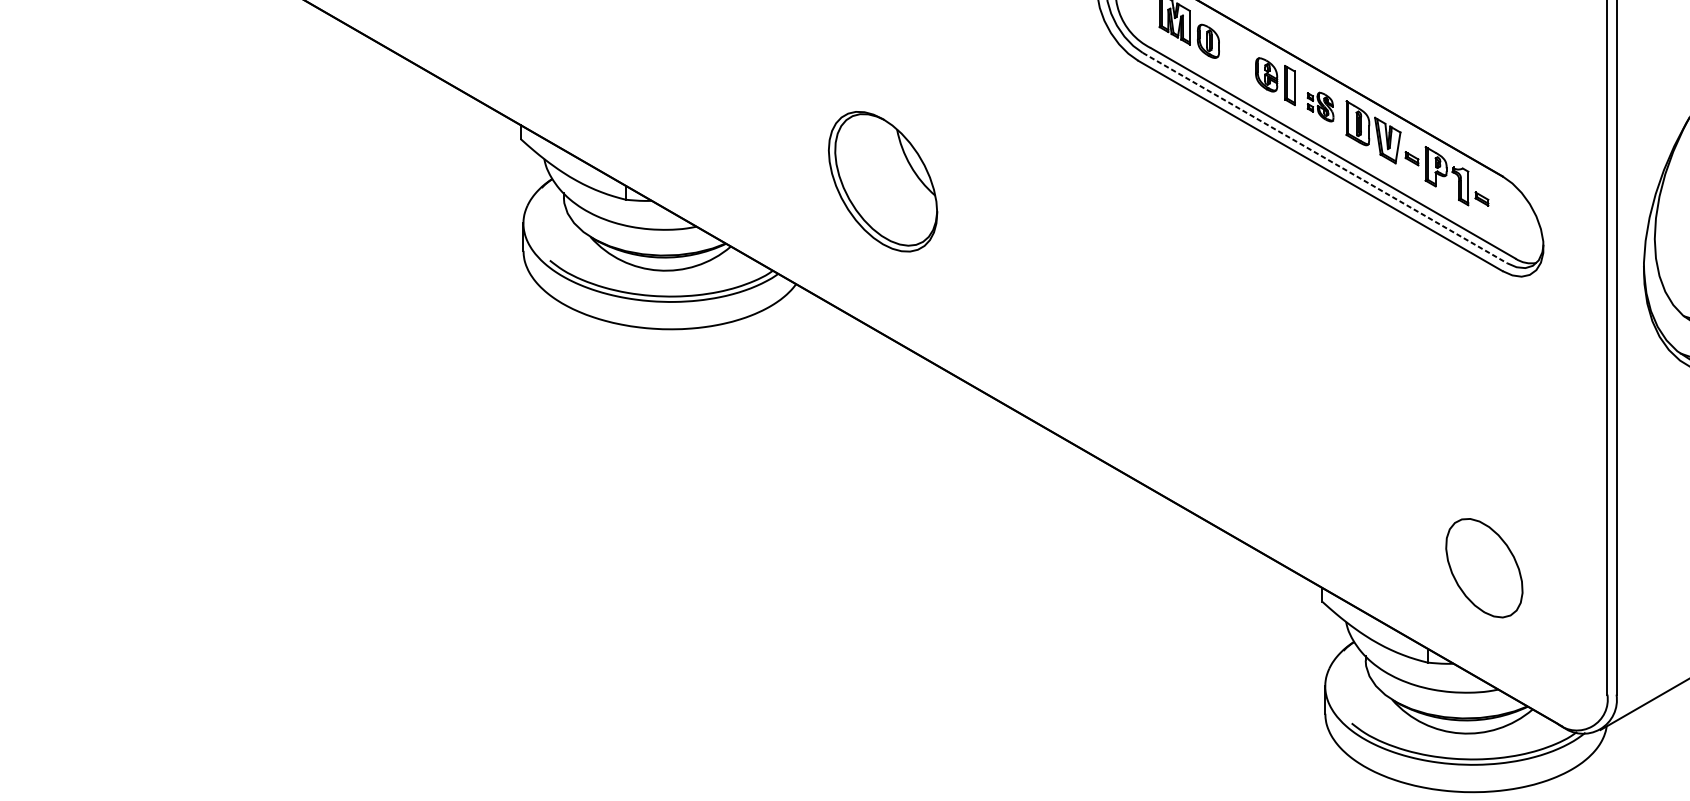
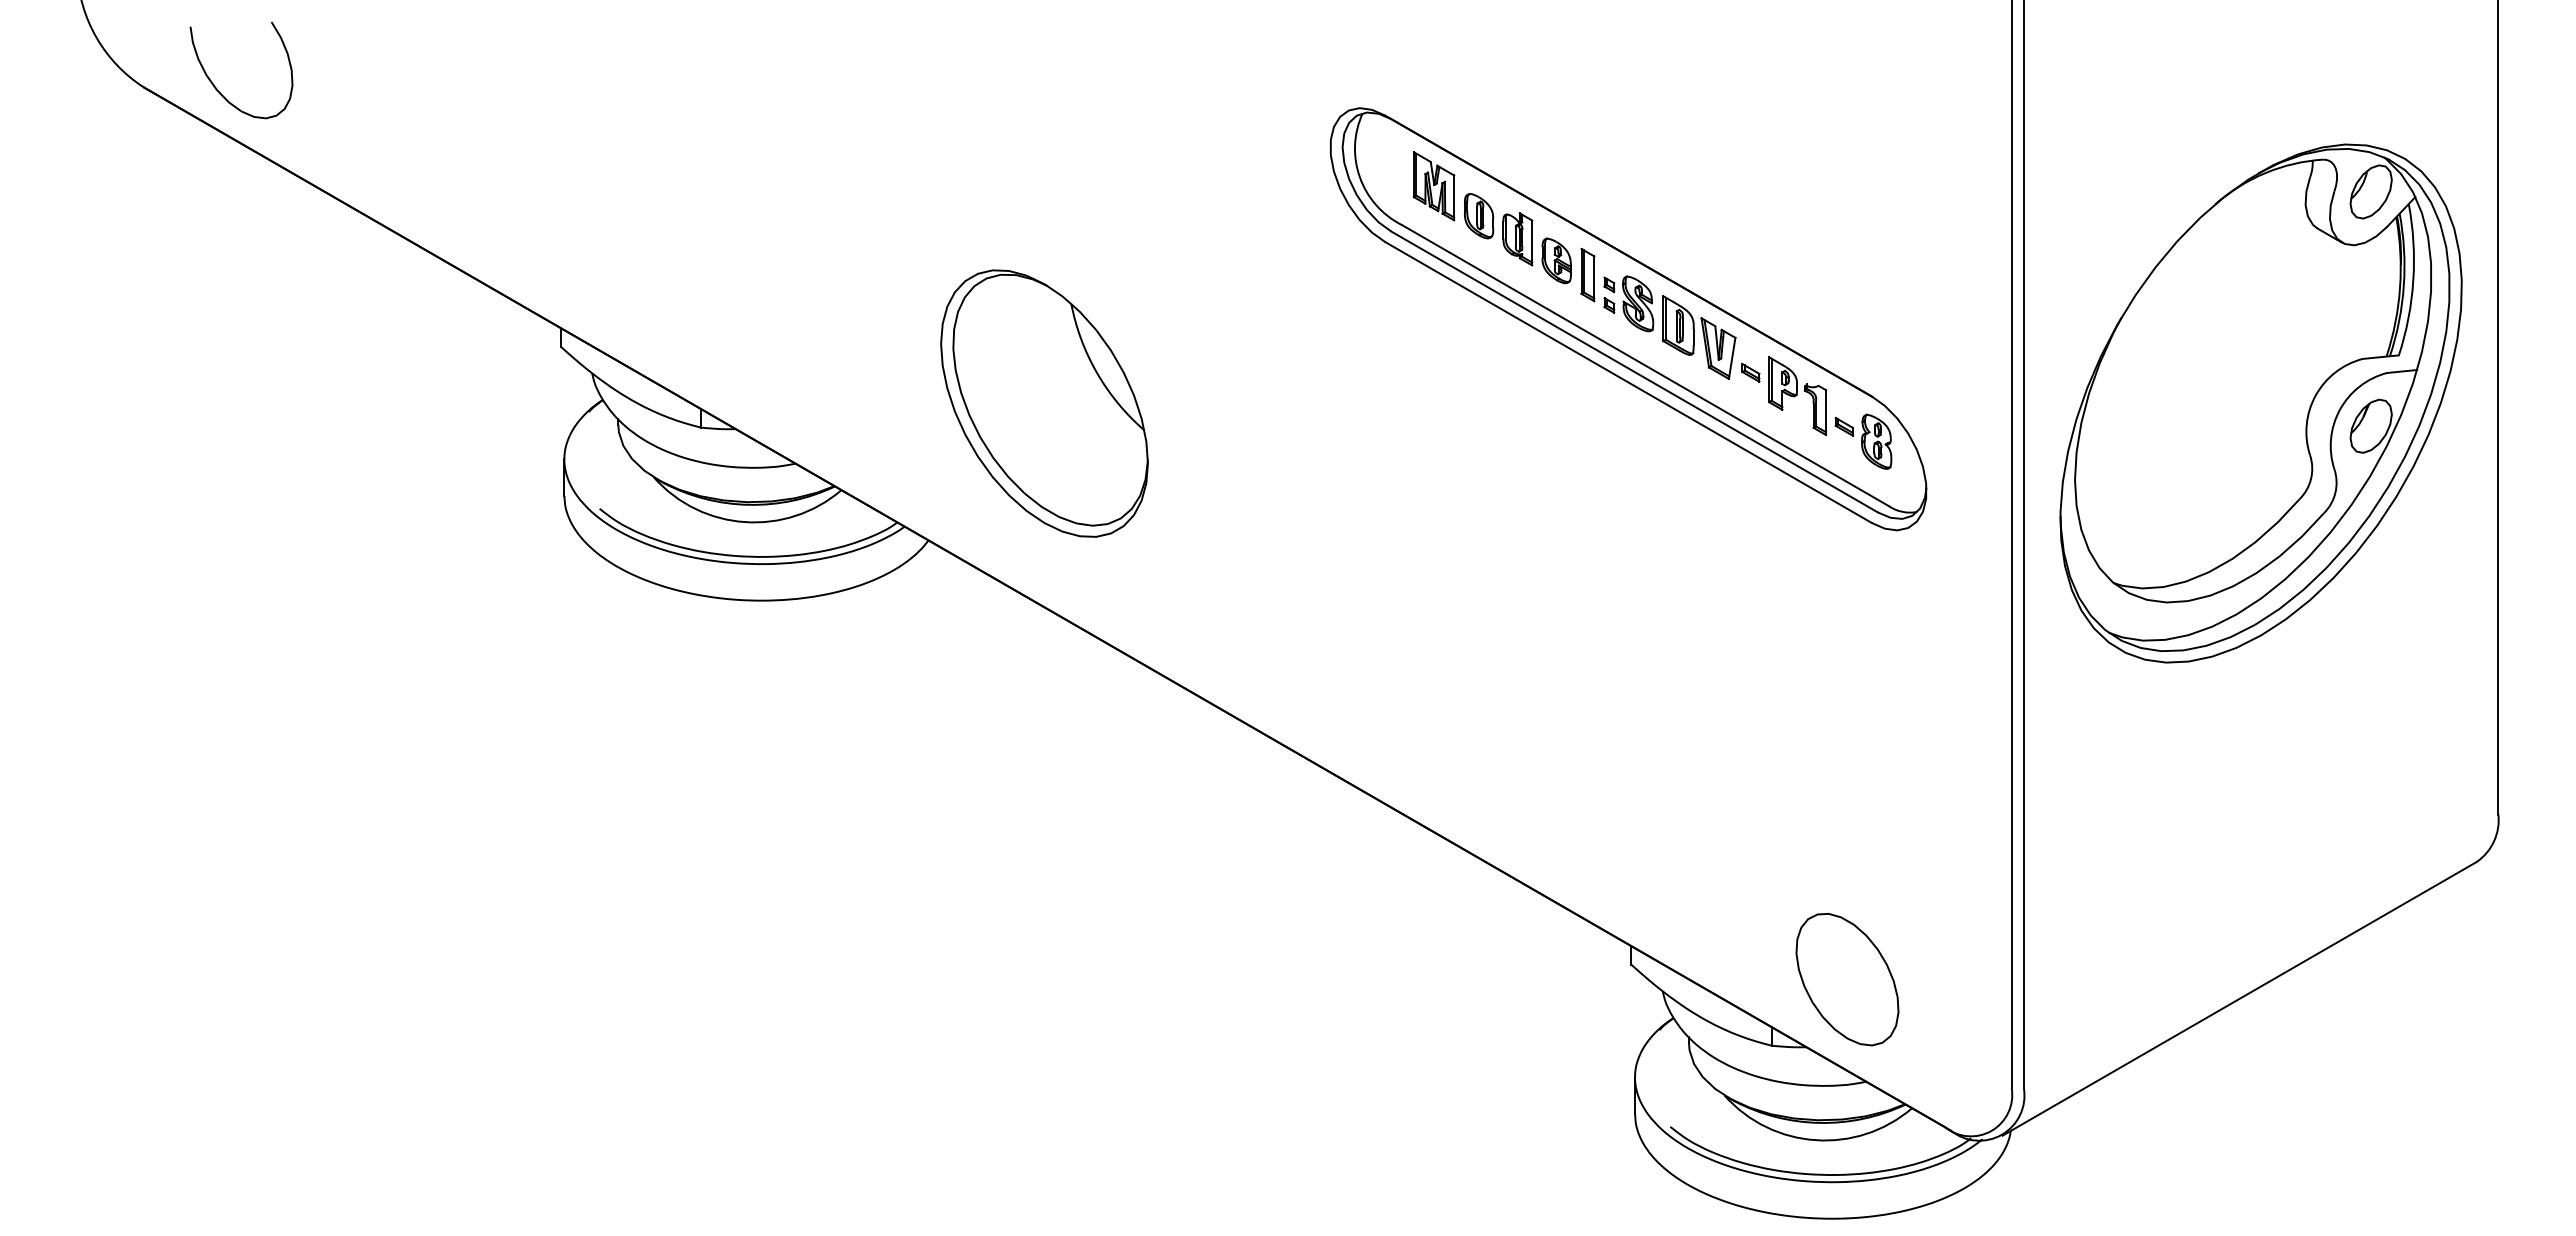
part: (1237, 58) -> (1517, 239), added
part: (1320, 106) -> (1628, 303), size x1.43
line: (1324, 157) -> (1634, 371), dashed -> solid
part: (883, 181) -> (1044, 403), size x1.43
part: (1506, 210) -> (1876, 441), added
part: (1484, 568) -> (1847, 979), moved

